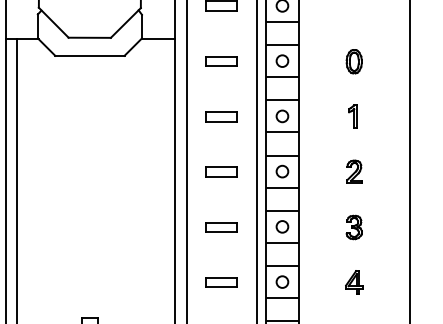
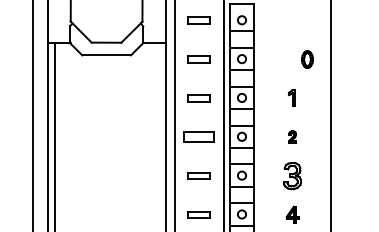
part: (354, 61) -> (307, 59), moved
part: (354, 171) -> (292, 136), size x0.7
part: (220, 172) -> (198, 137), size x1.4
part: (354, 226) -> (292, 175), size x1.6

